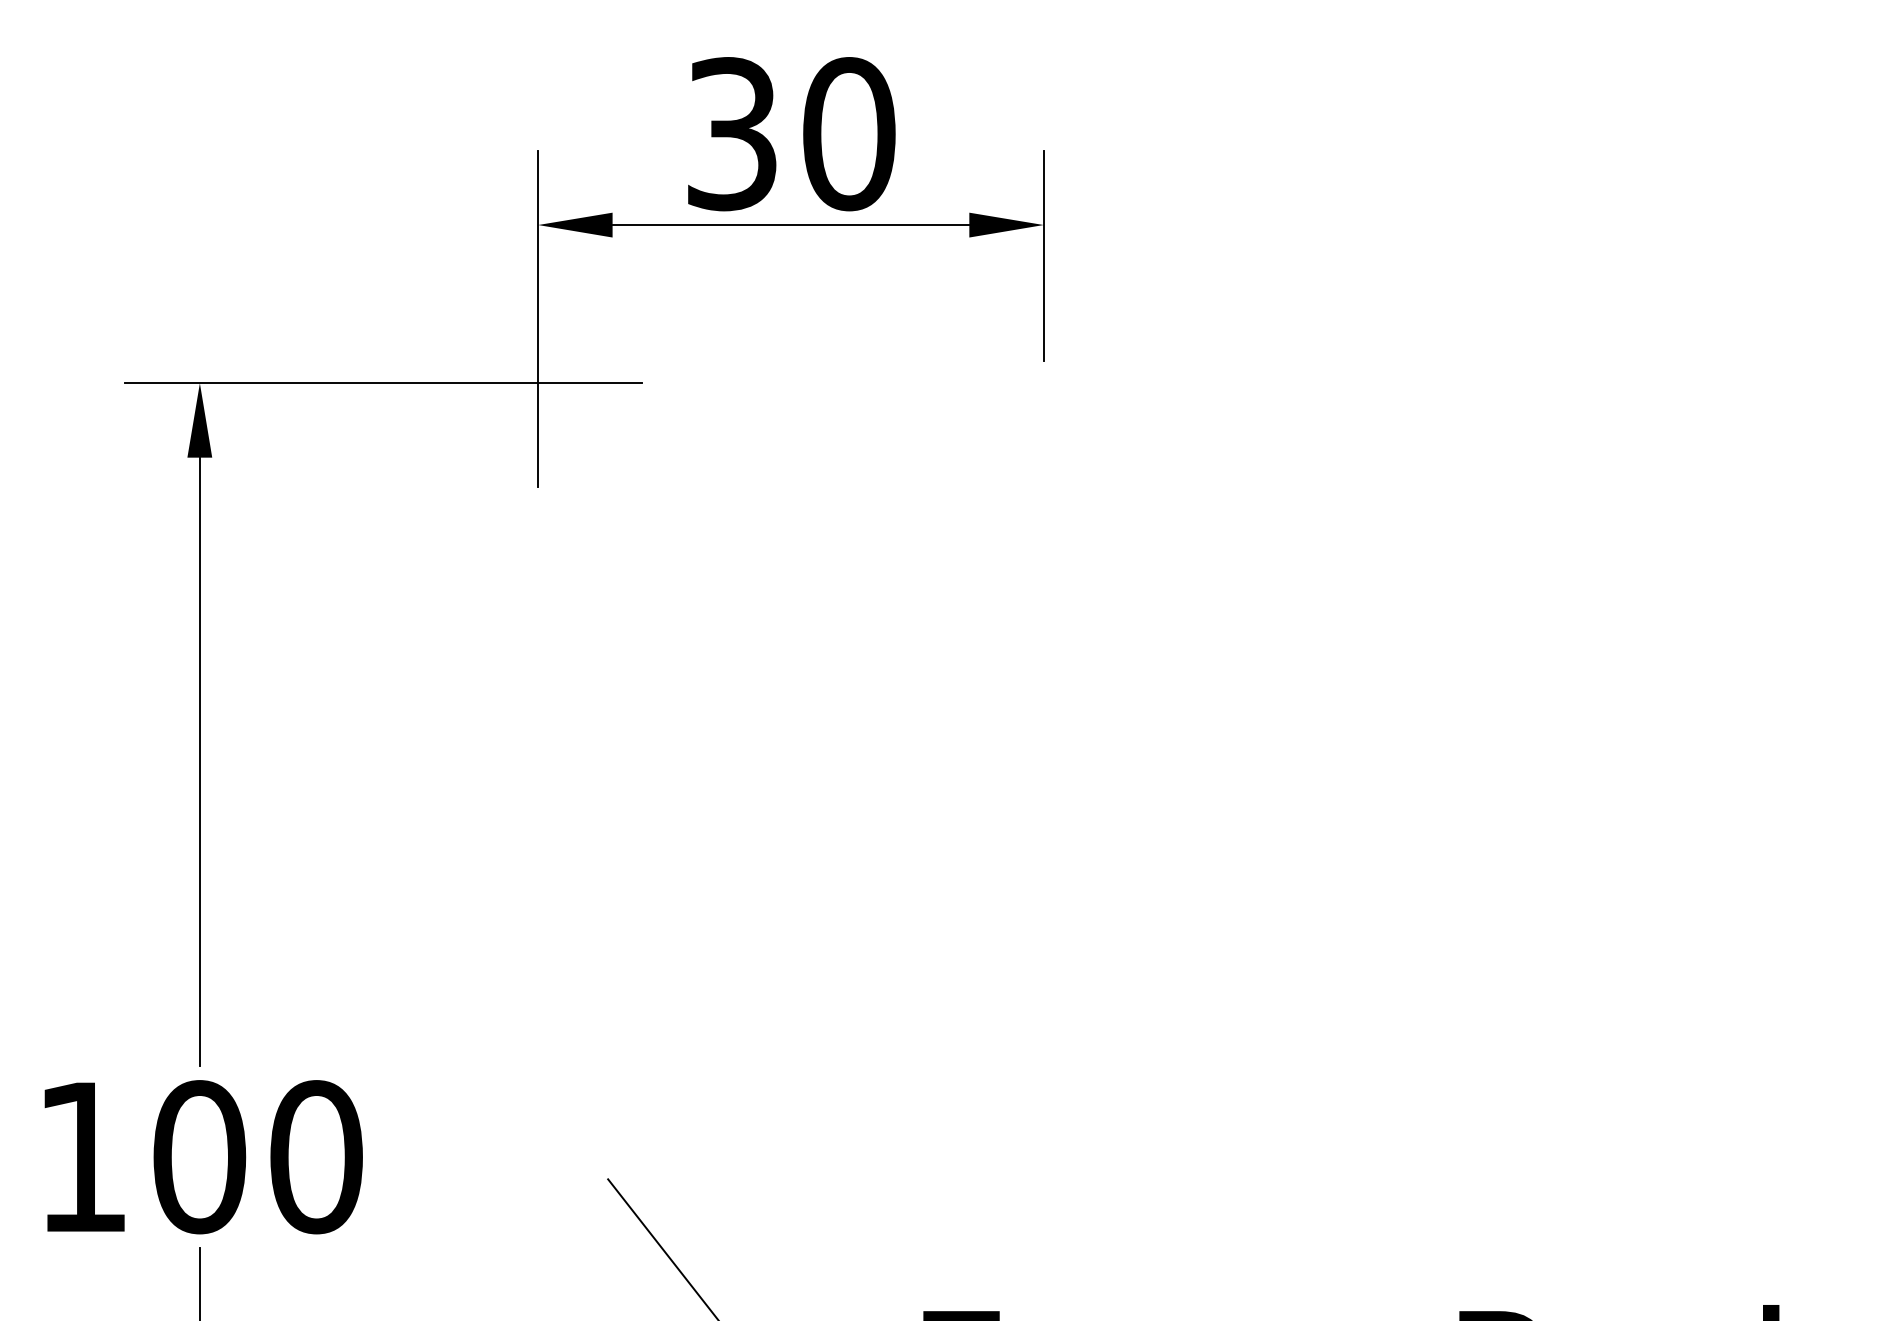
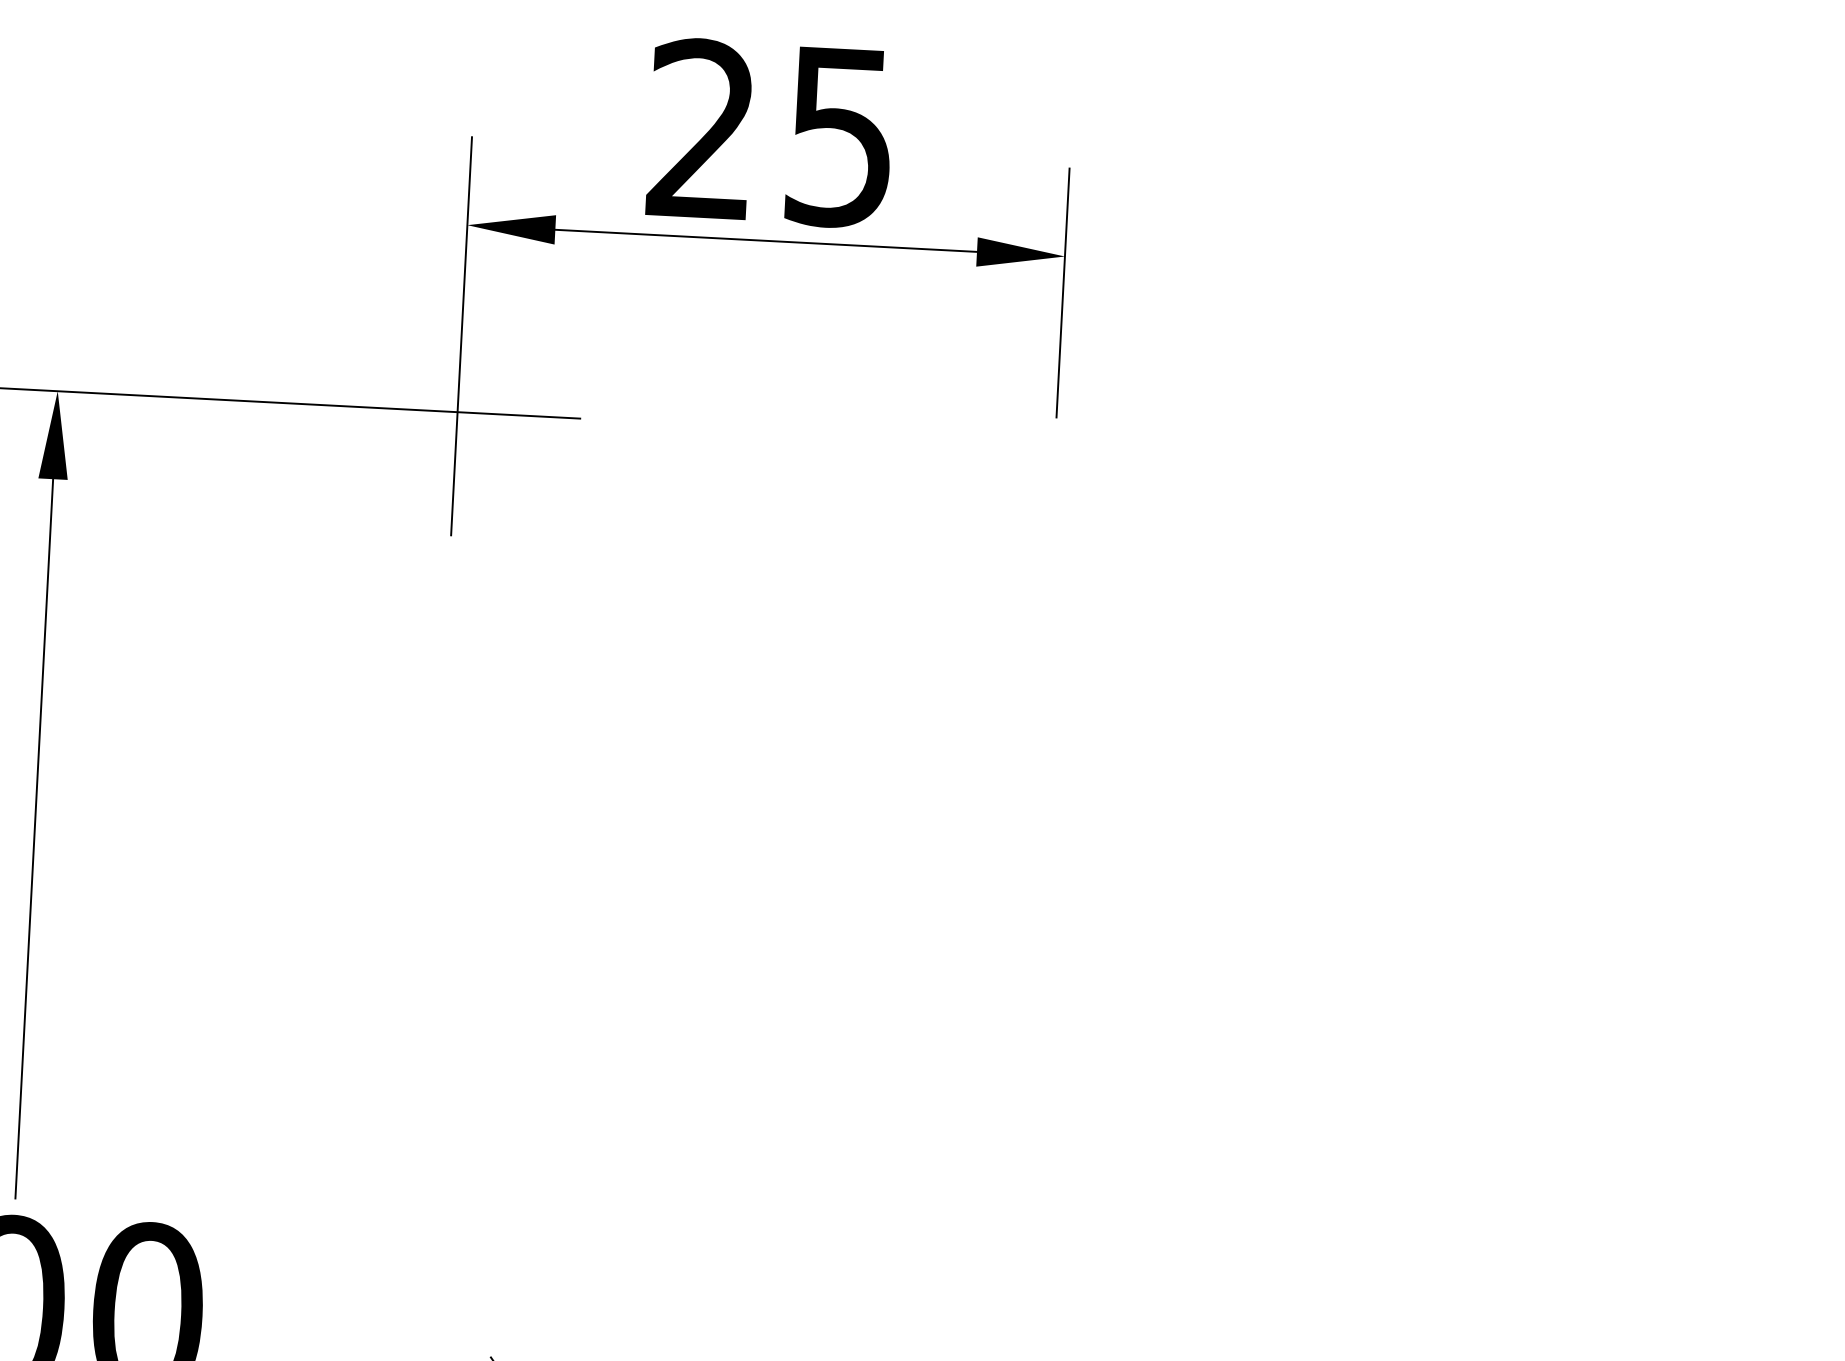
text: (791, 134) -> (772, 133), 30 -> 25

